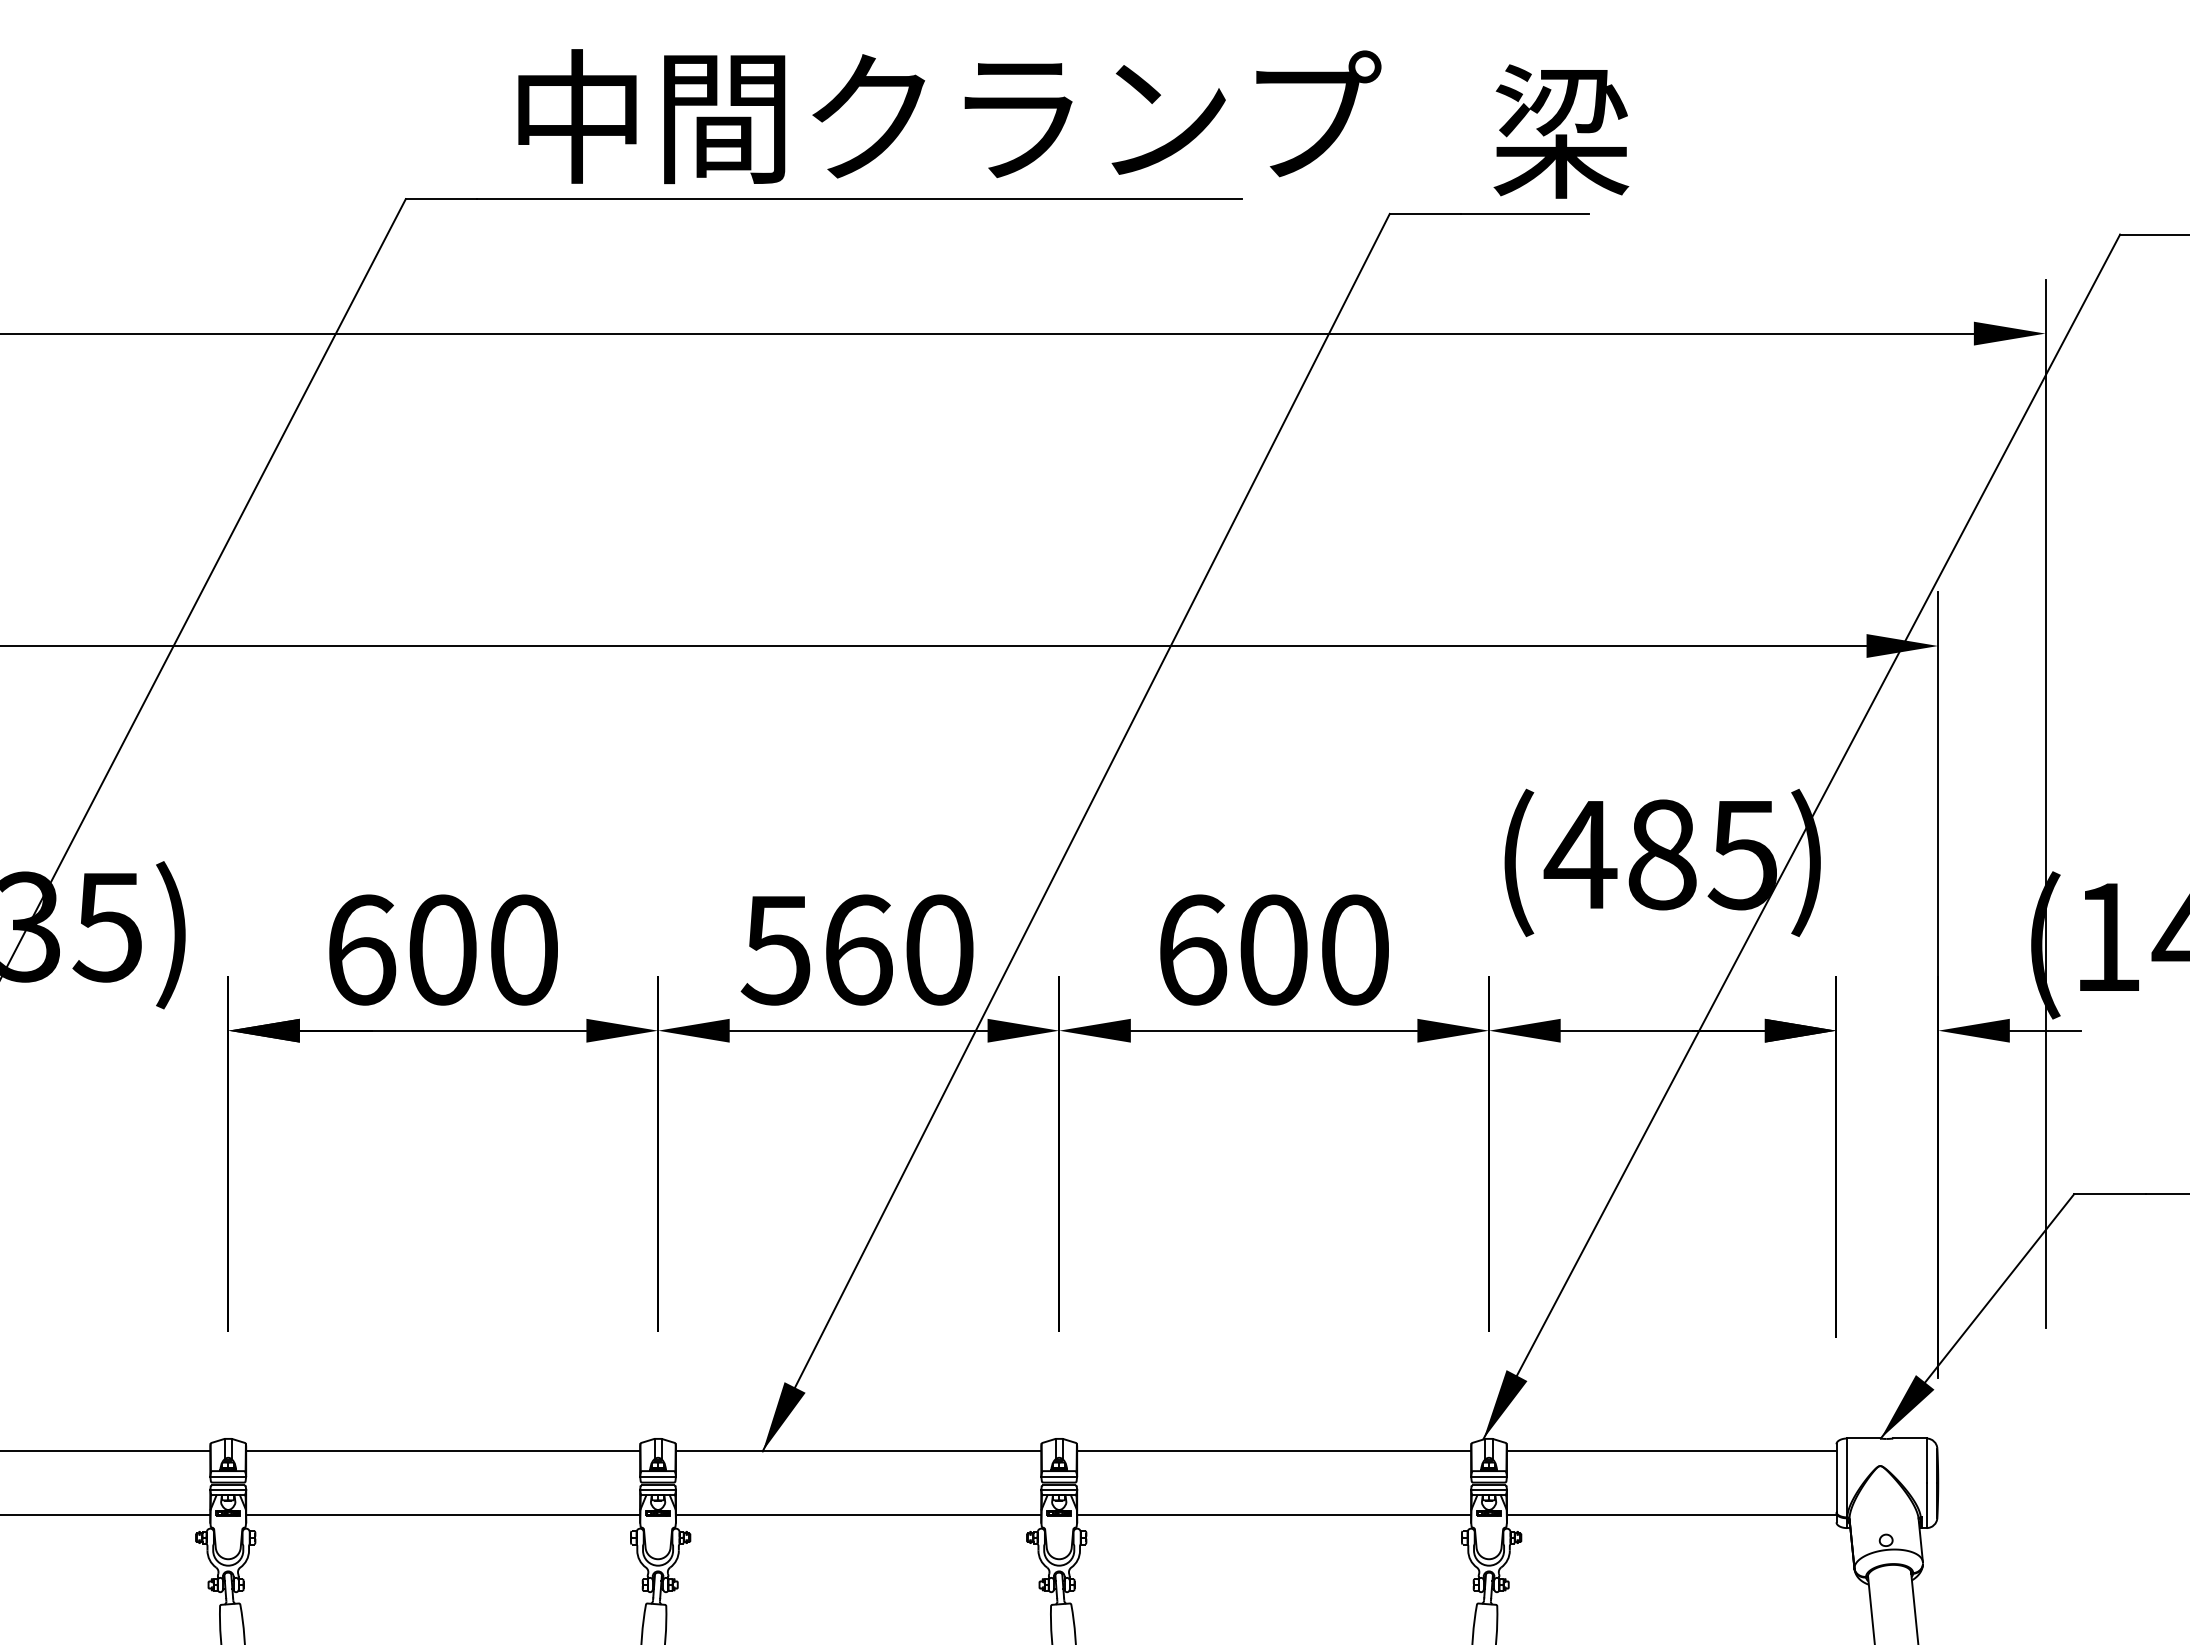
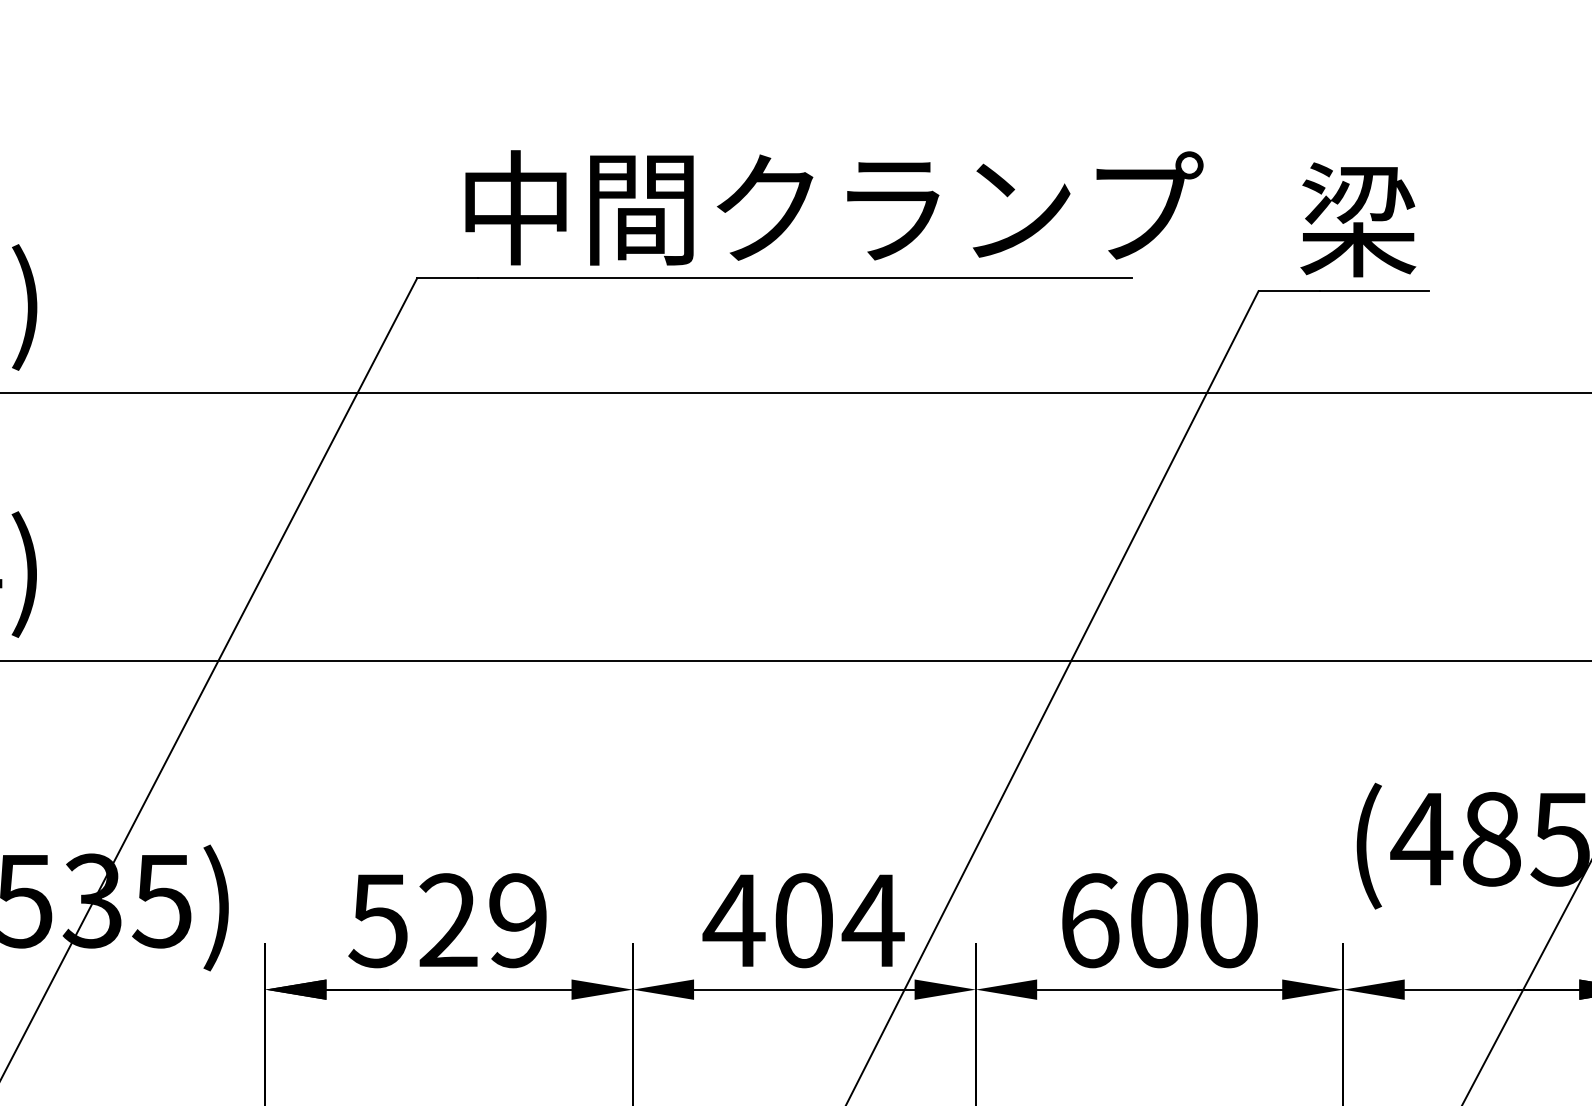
text: (949, 116) -> (834, 207), moved
text: (1561, 131) -> (1358, 219), moved
text: (441, 949) -> (447, 920), 600 -> 529
text: (857, 949) -> (803, 920), 560 -> 404

